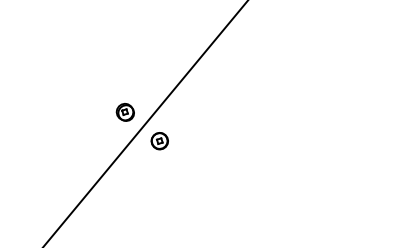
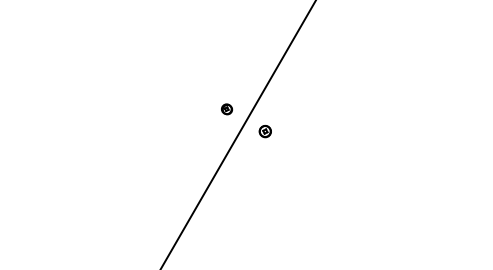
part: (124, 112) -> (226, 109), size x0.6
part: (160, 141) -> (265, 131), size x0.7

